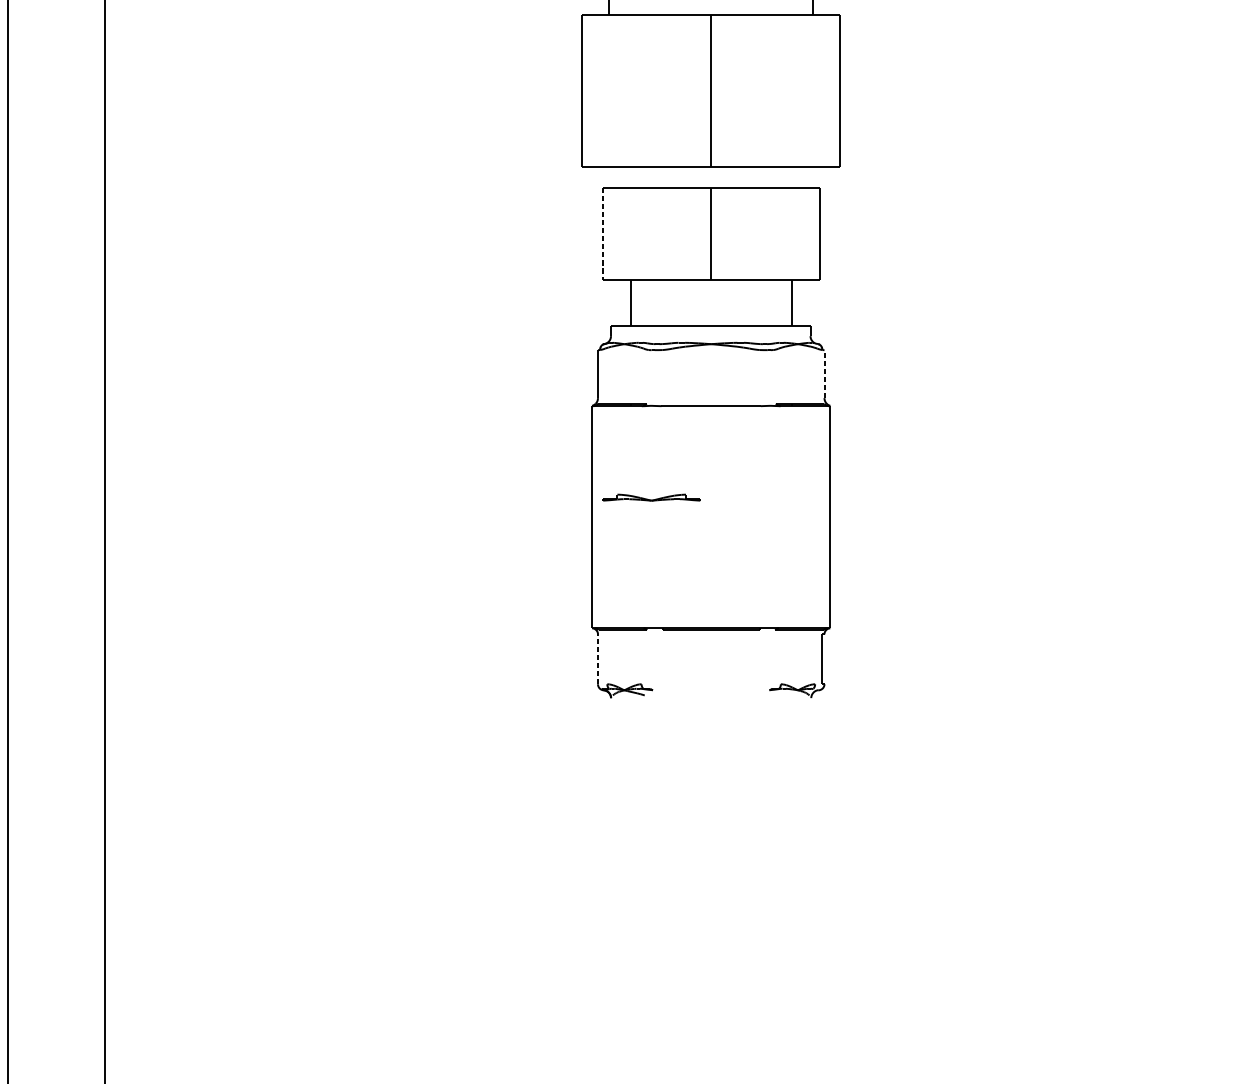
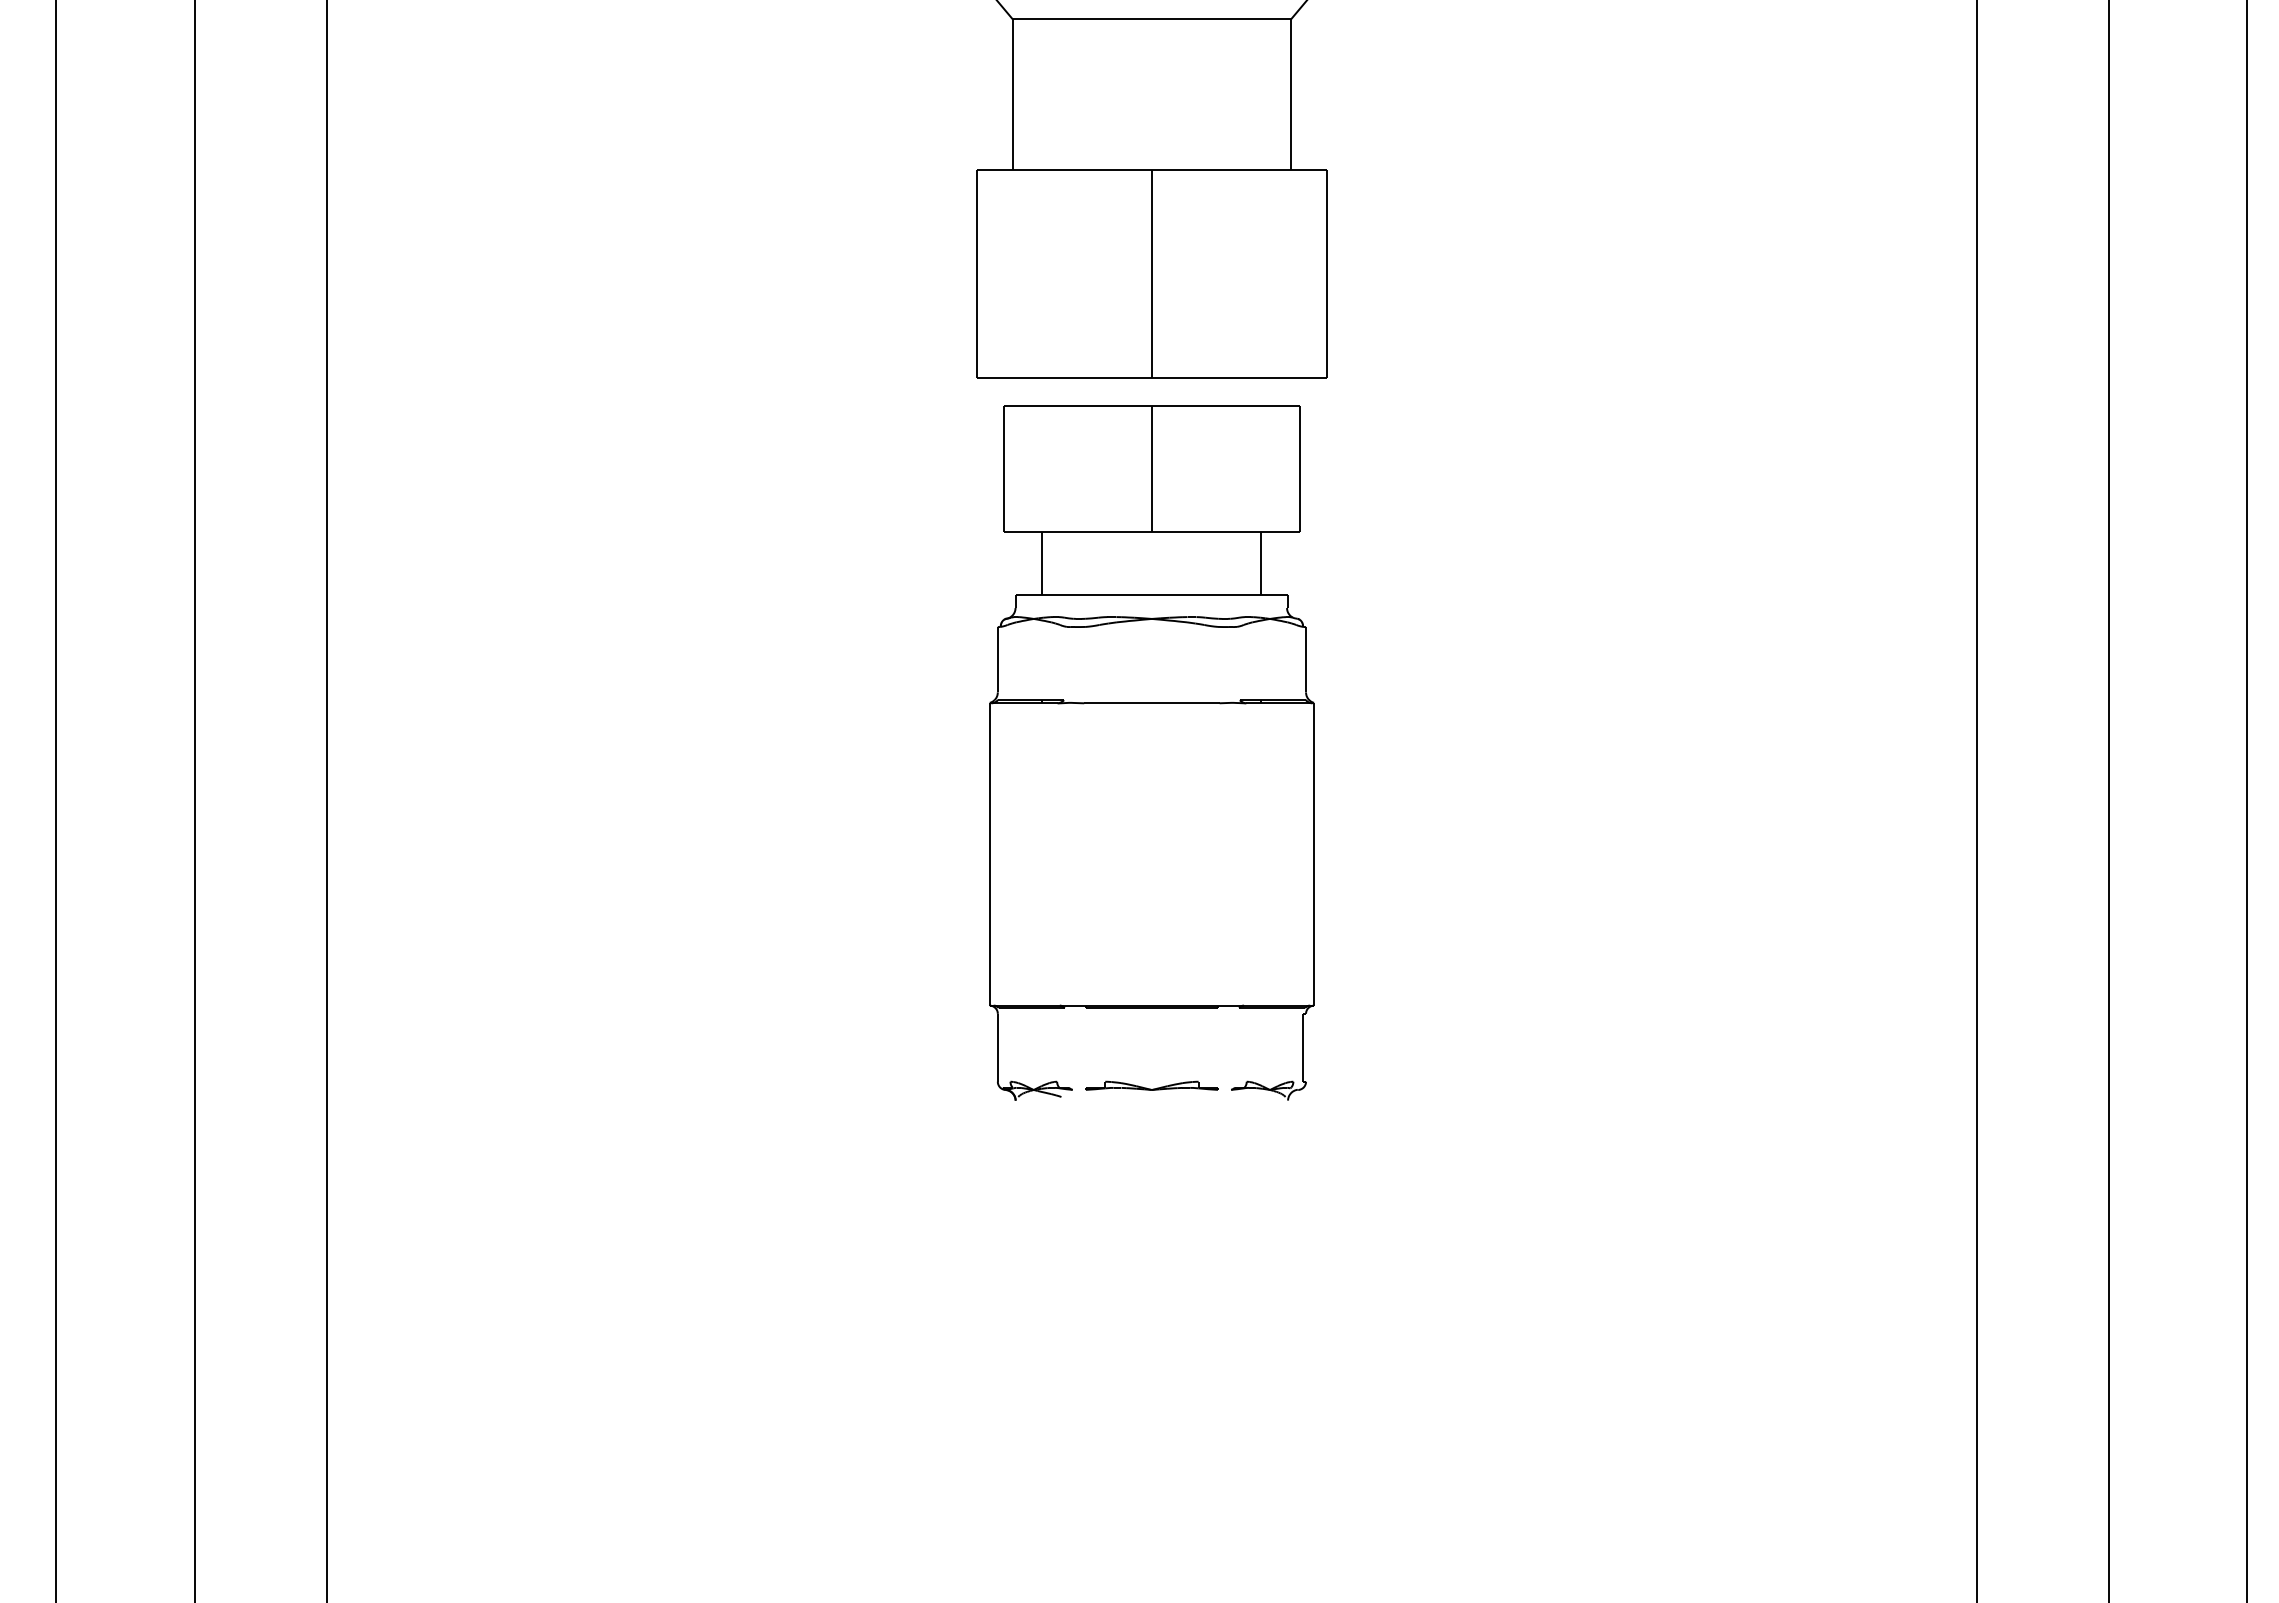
line: (602, 233) -> (1004, 468), dashed -> solid
line: (824, 373) -> (1306, 659), dashed -> solid
part: (651, 497) -> (1151, 1085), moved
line: (597, 659) -> (997, 1047), dashed -> solid

